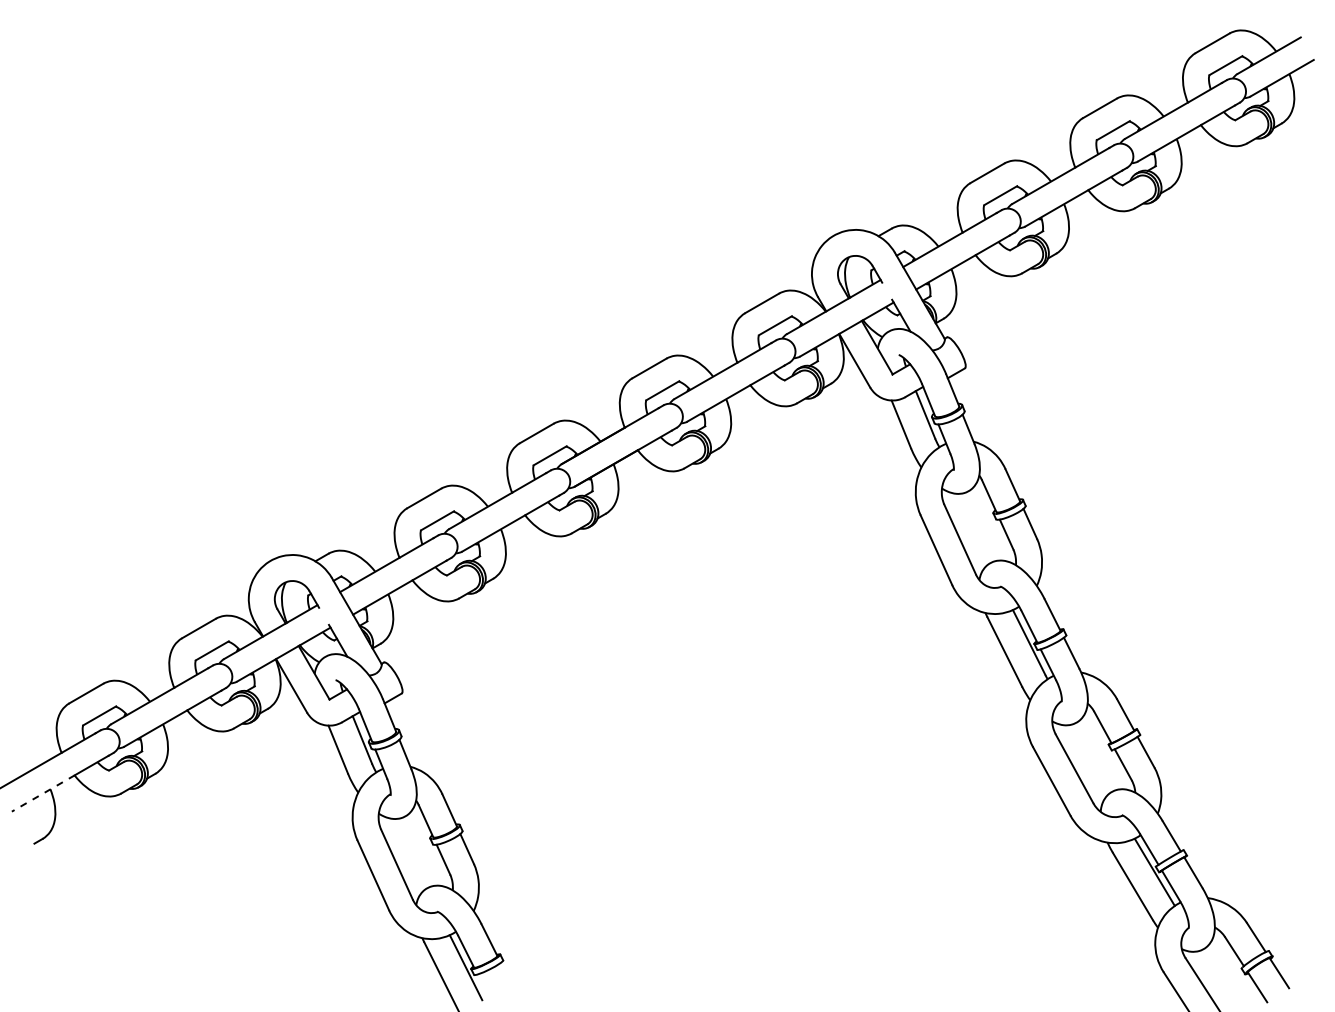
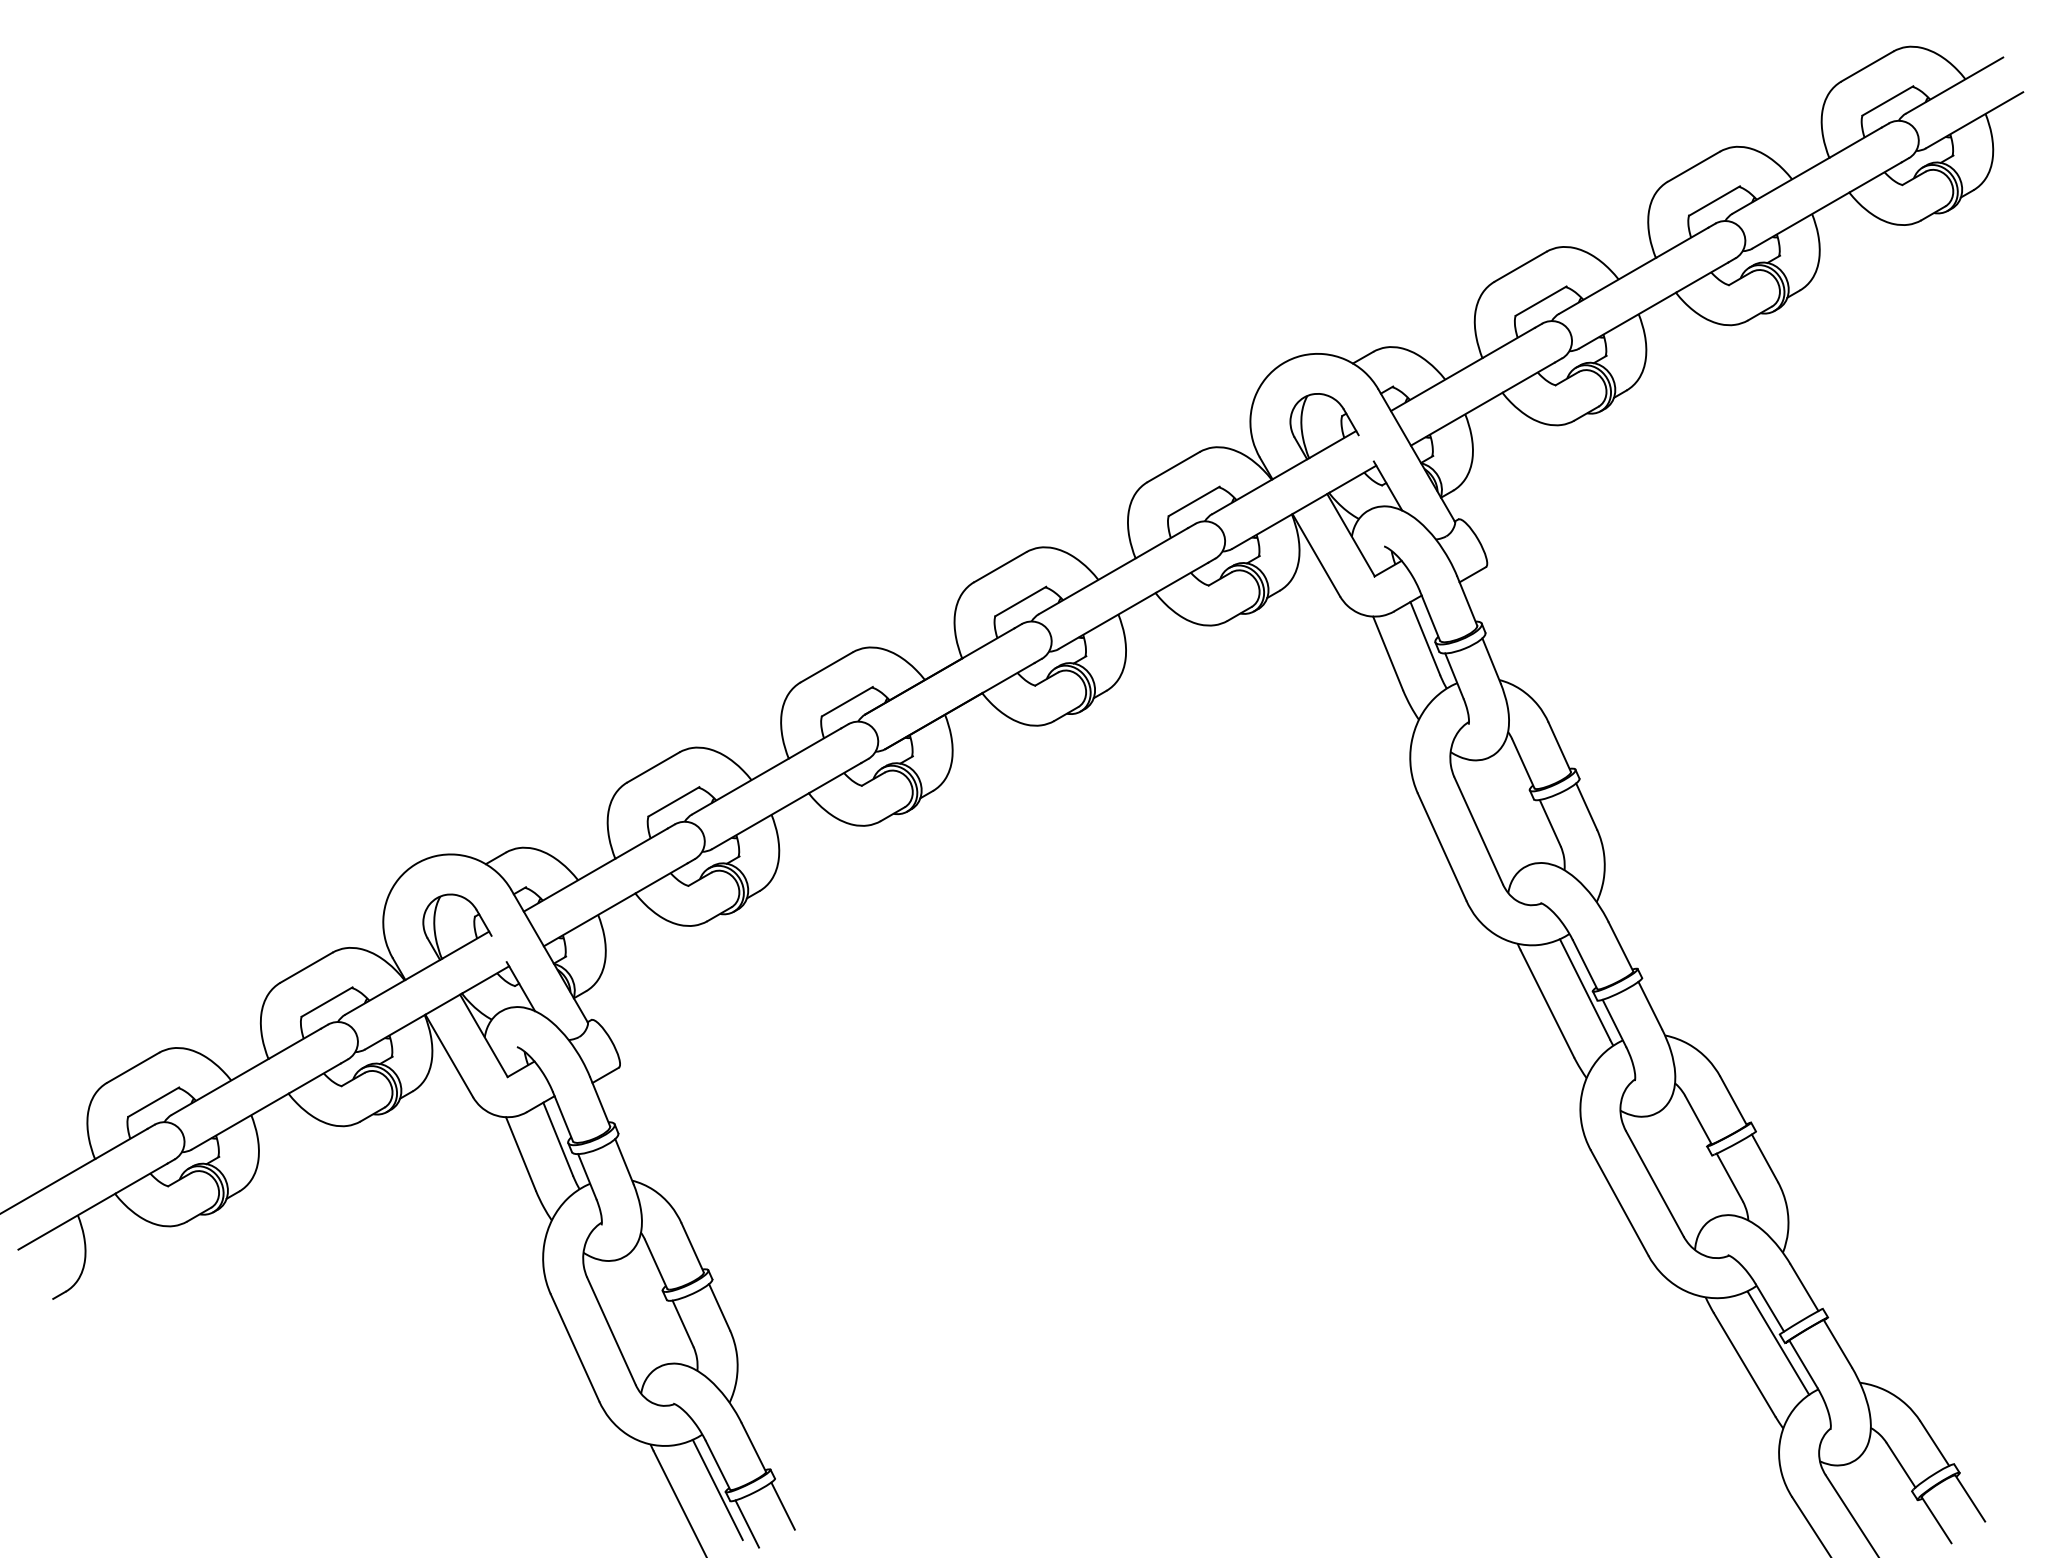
line: (42, 793) -> (65, 1221), dashed -> solid
line: (508, 977) -> (783, 1505), added
line: (484, 989) -> (746, 1523), added

